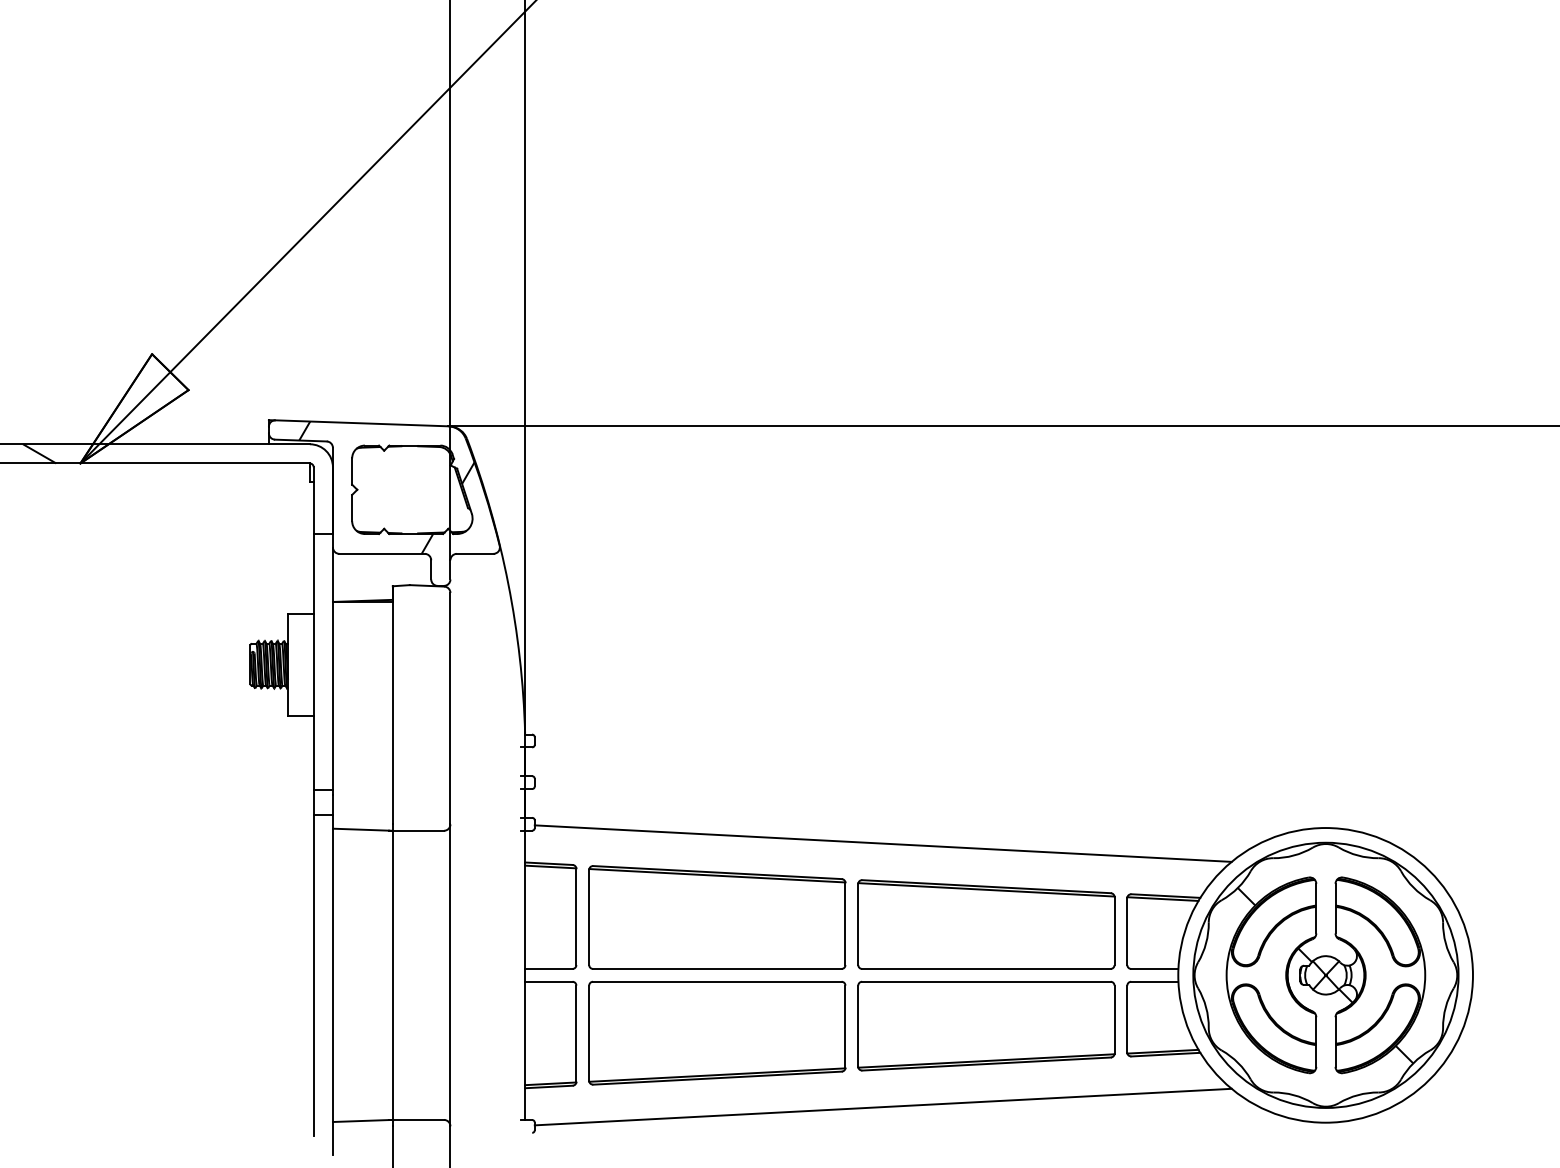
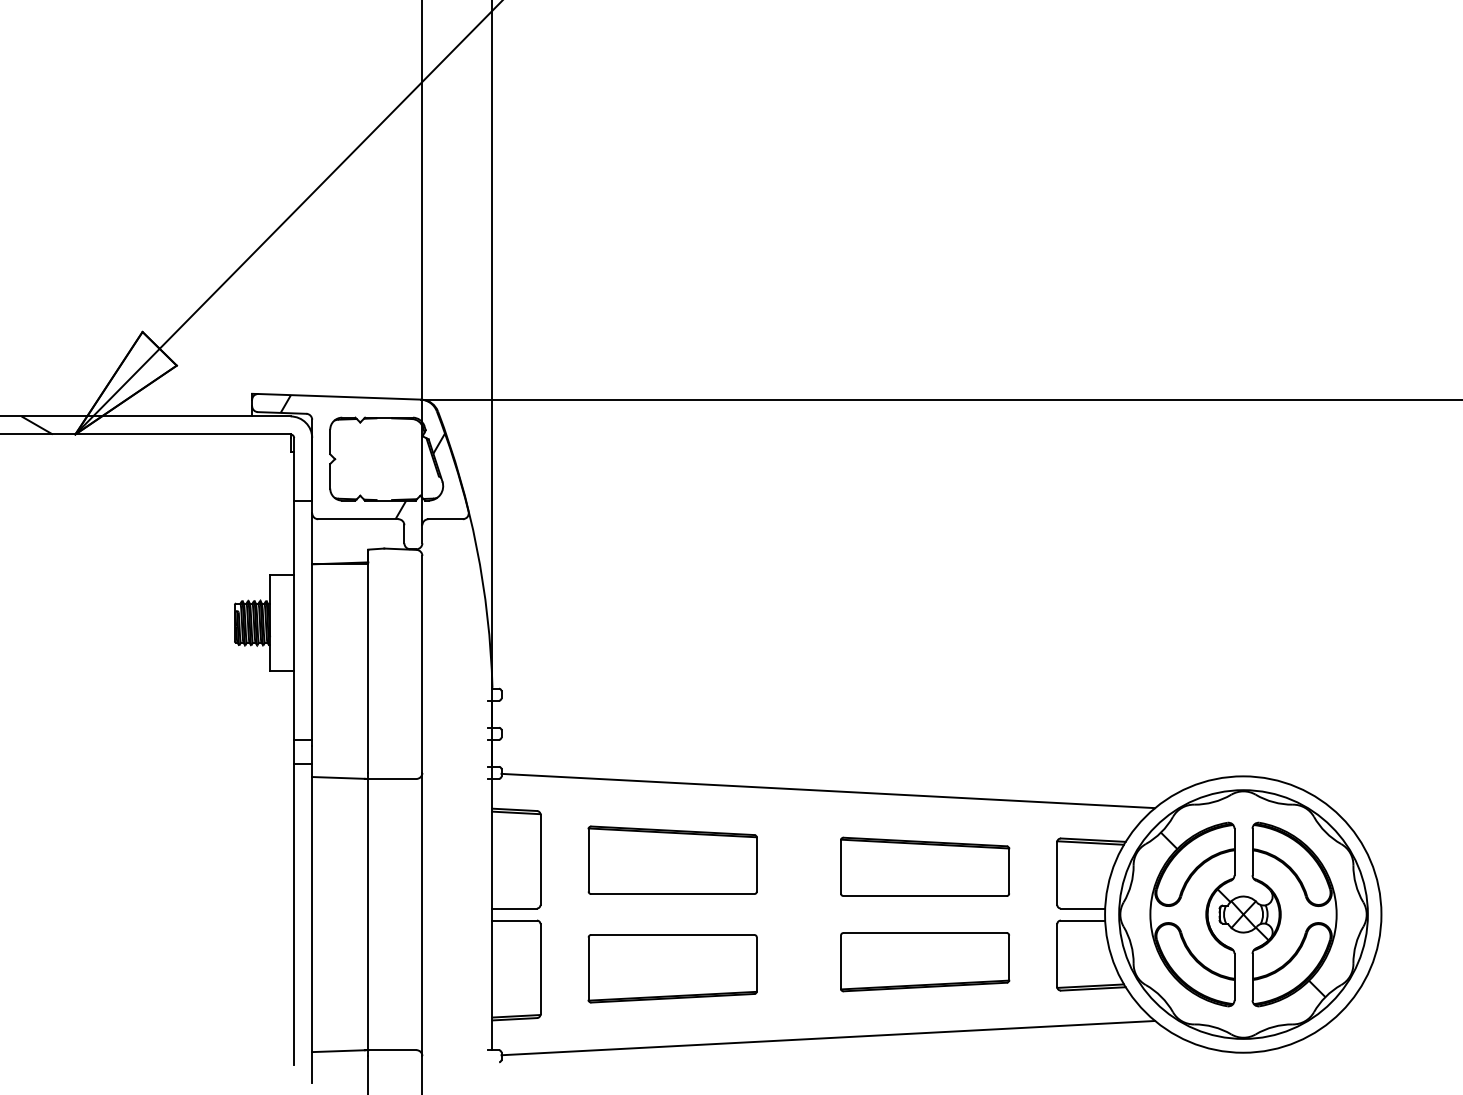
part: (717, 917) -> (672, 860), size x0.7
part: (986, 924) -> (925, 866), size x0.7
part: (986, 1025) -> (925, 961), size x0.7
part: (717, 1032) -> (672, 968), size x0.7

